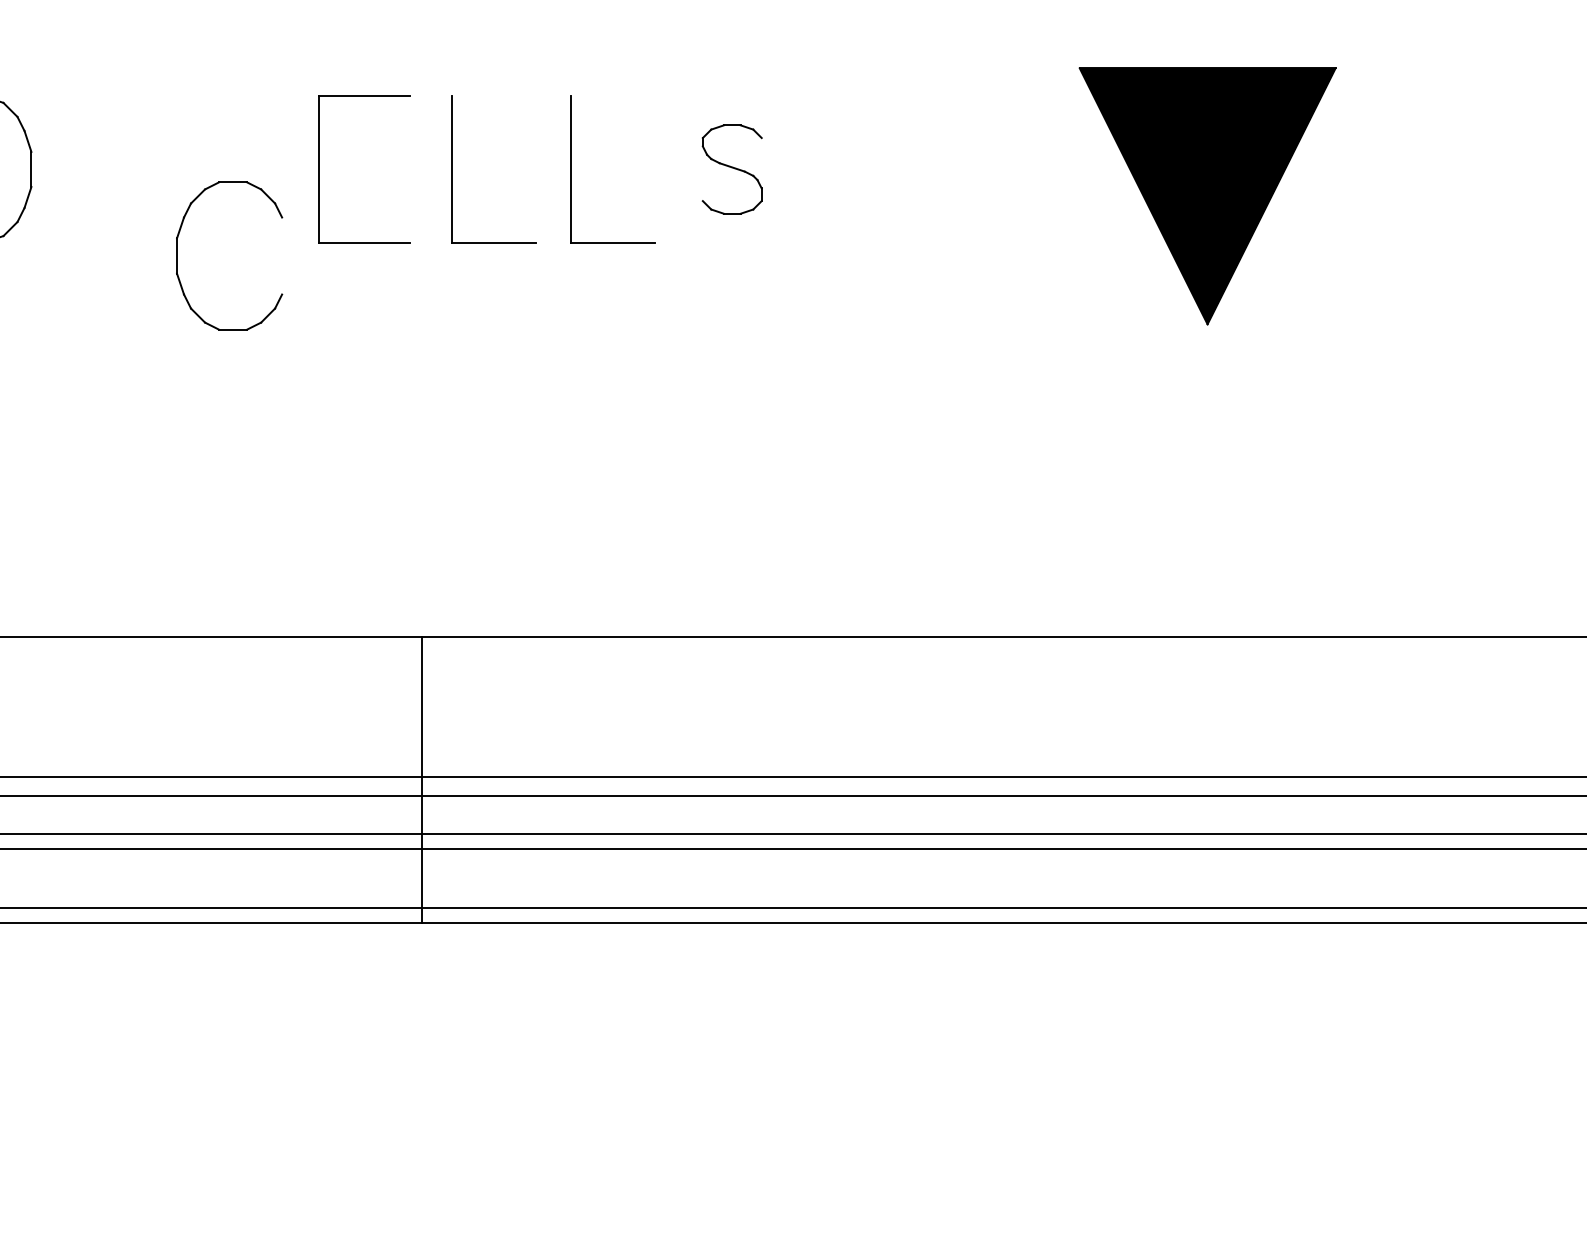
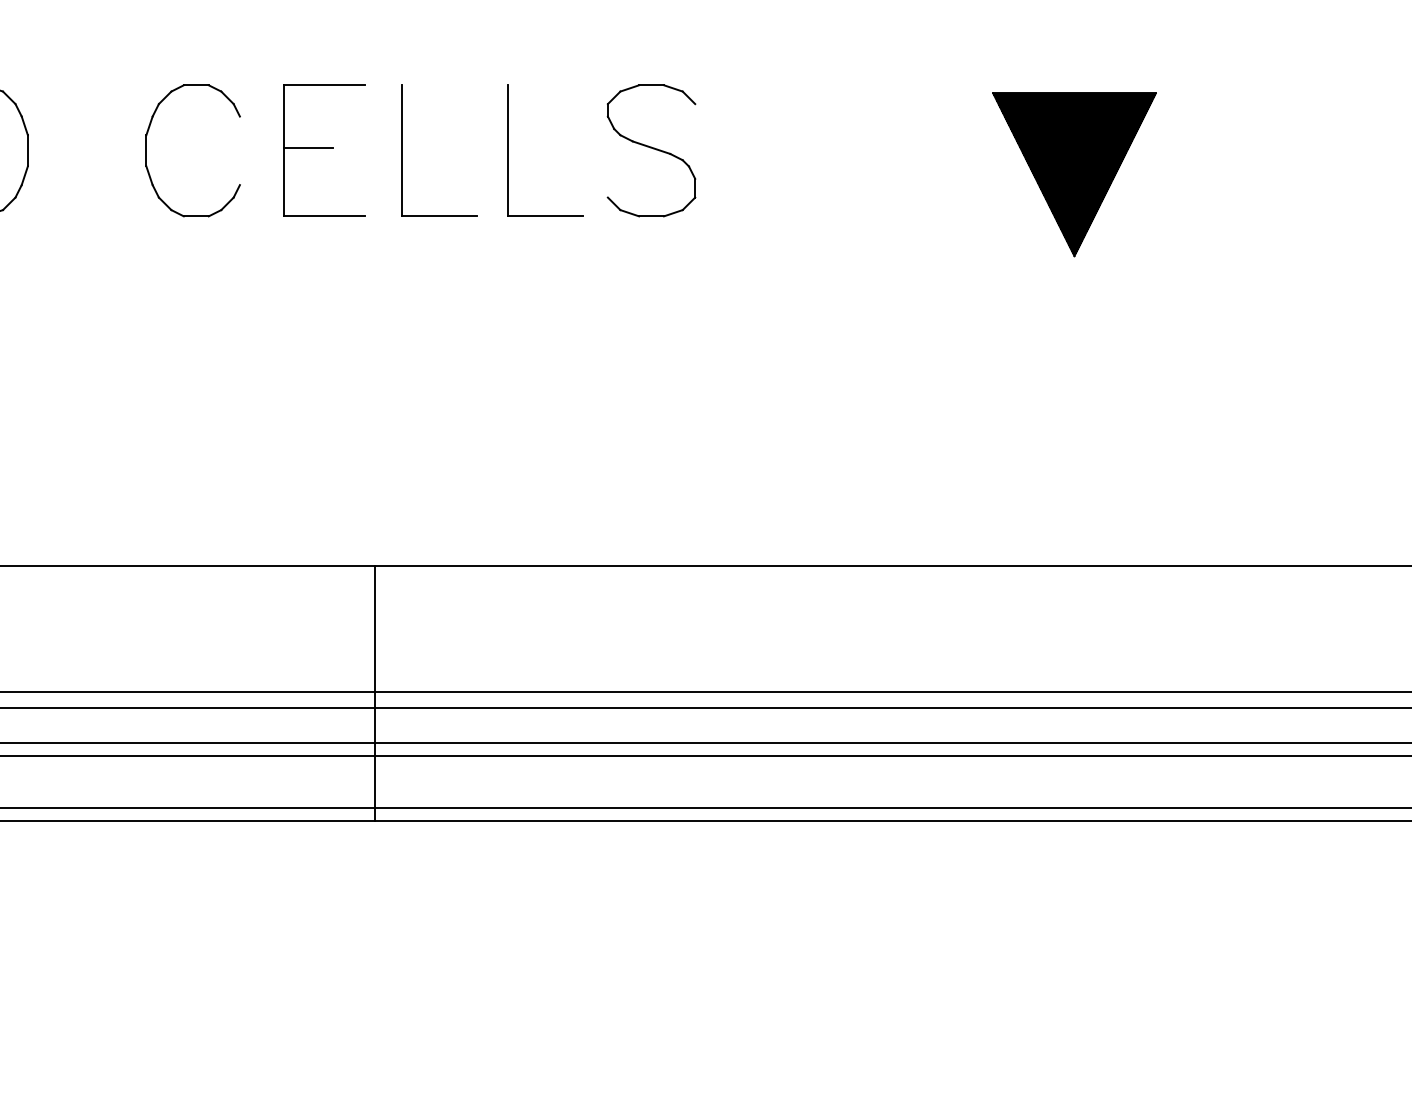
line: (346, 165) -> (308, 147), added
part: (732, 169) -> (651, 150), size x1.67
part: (1207, 196) -> (1074, 174), size x0.71
part: (177, 255) -> (146, 150), moved

